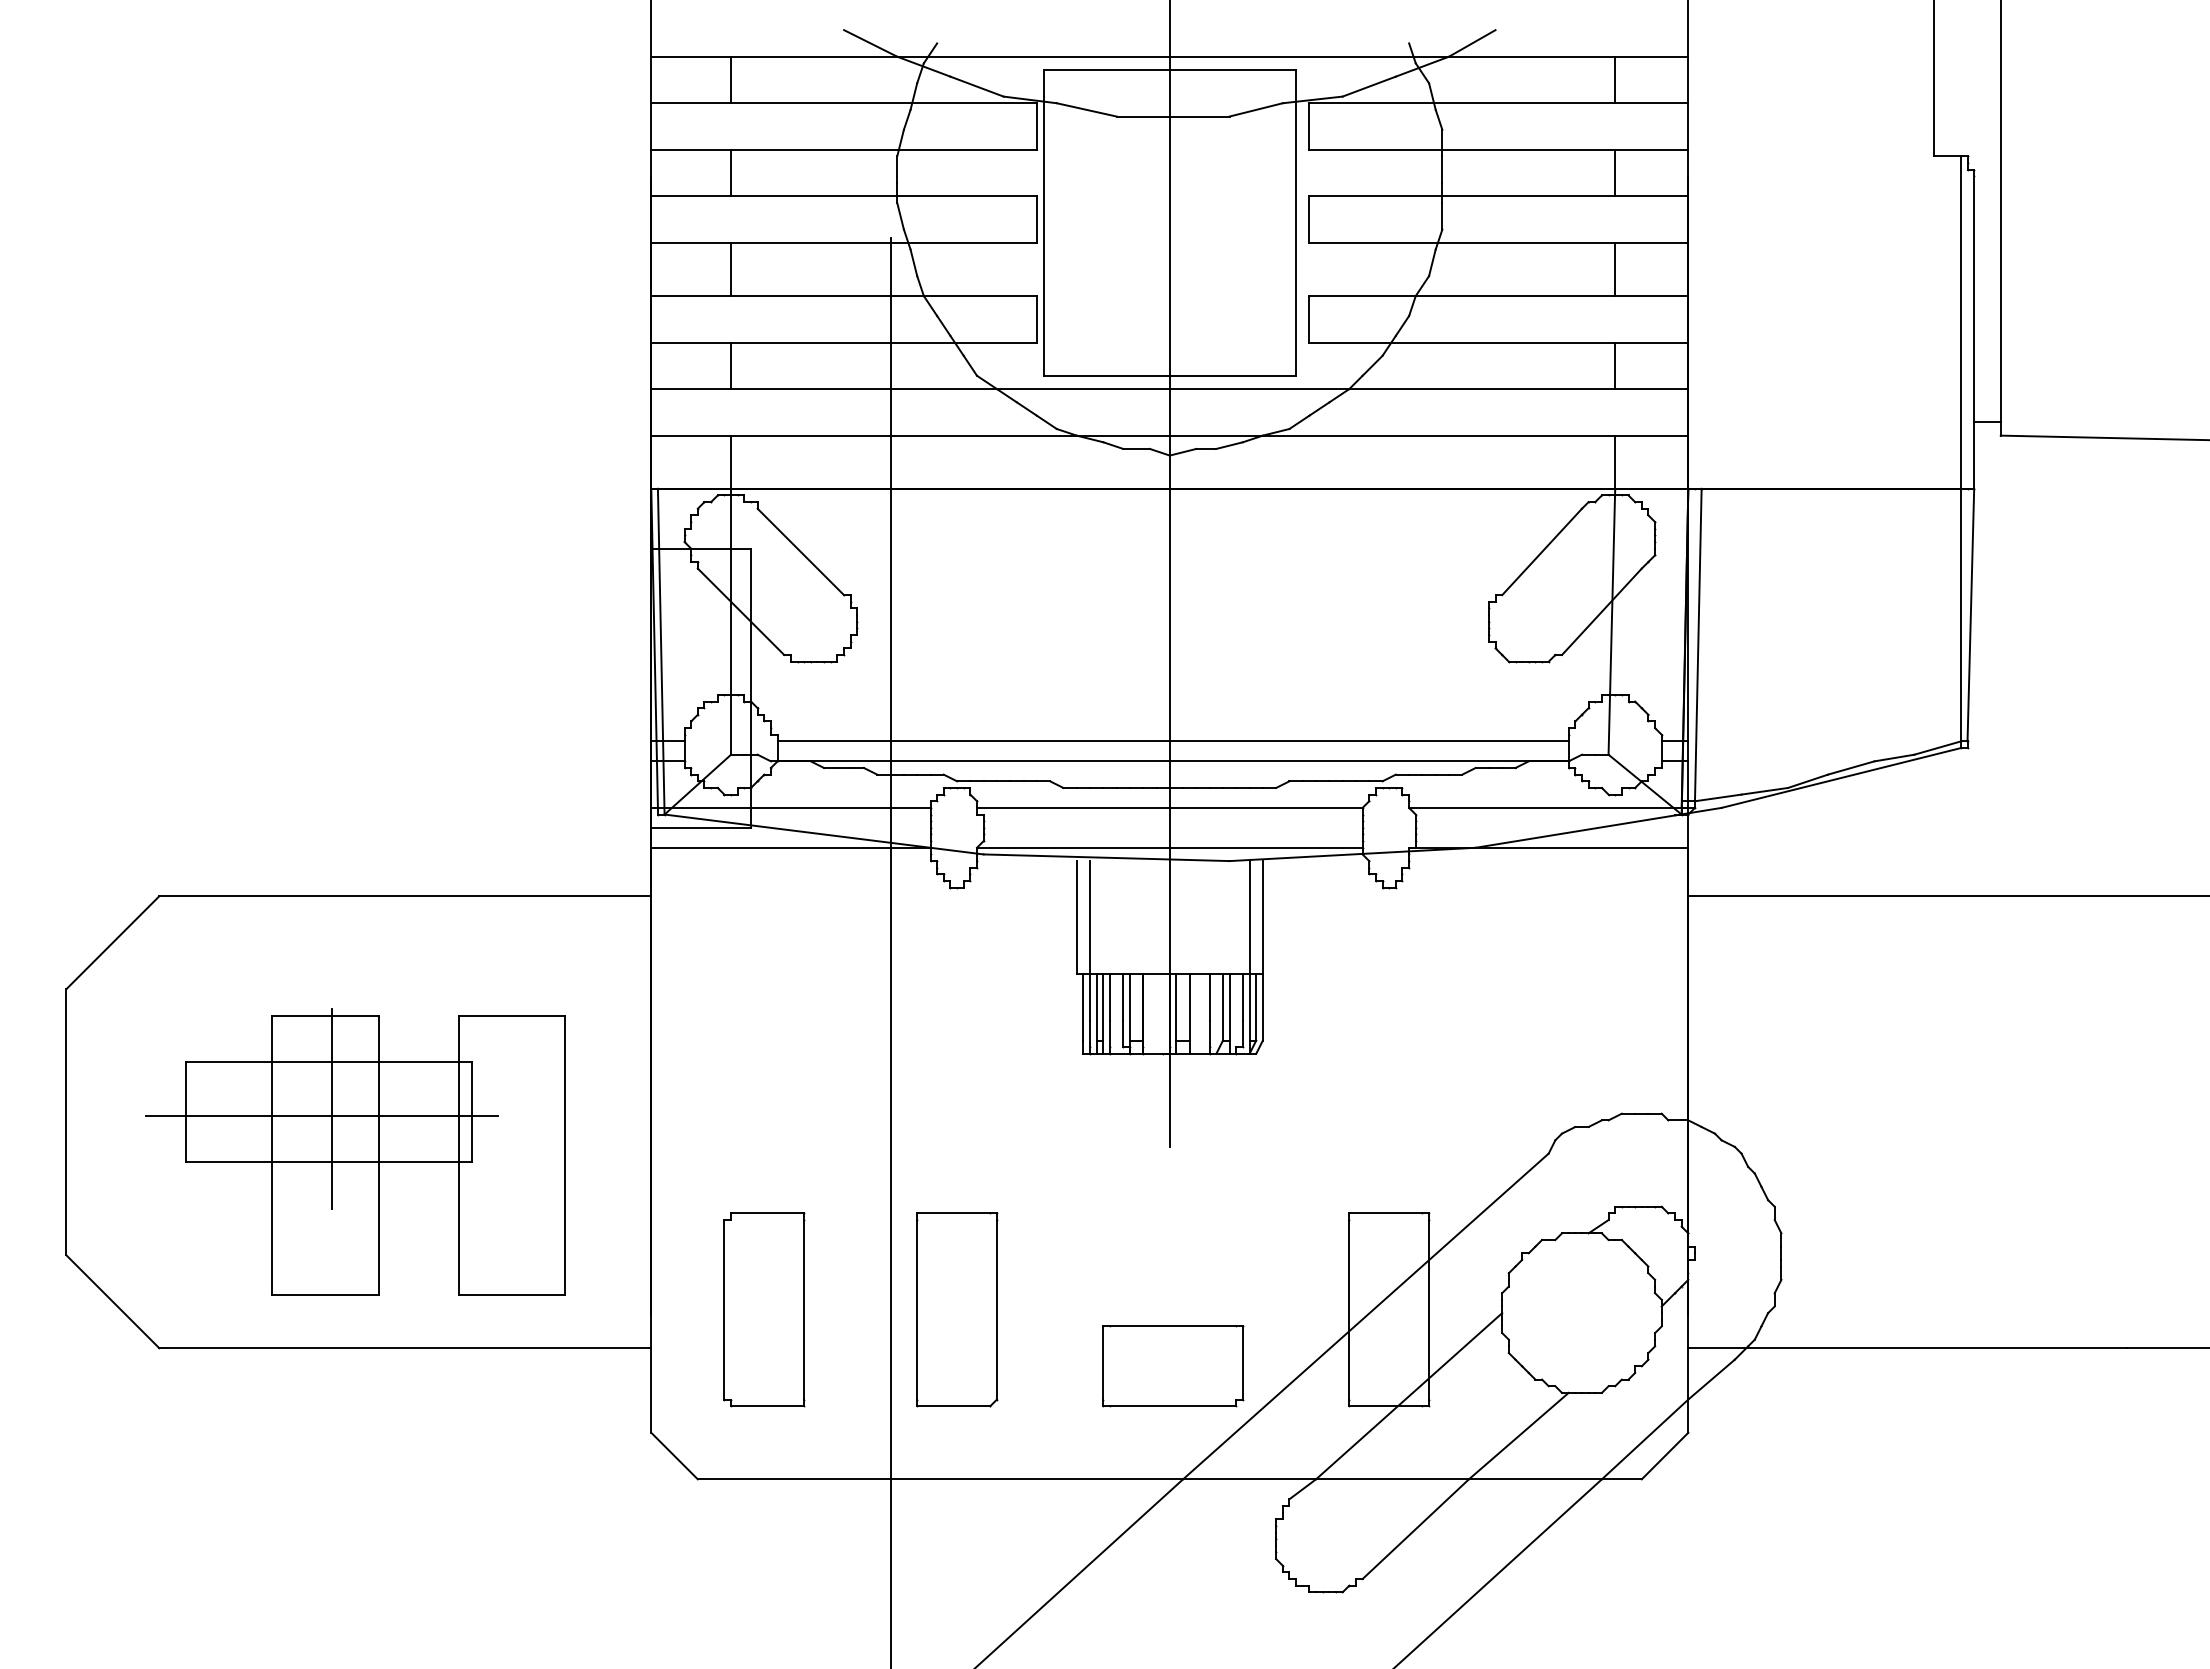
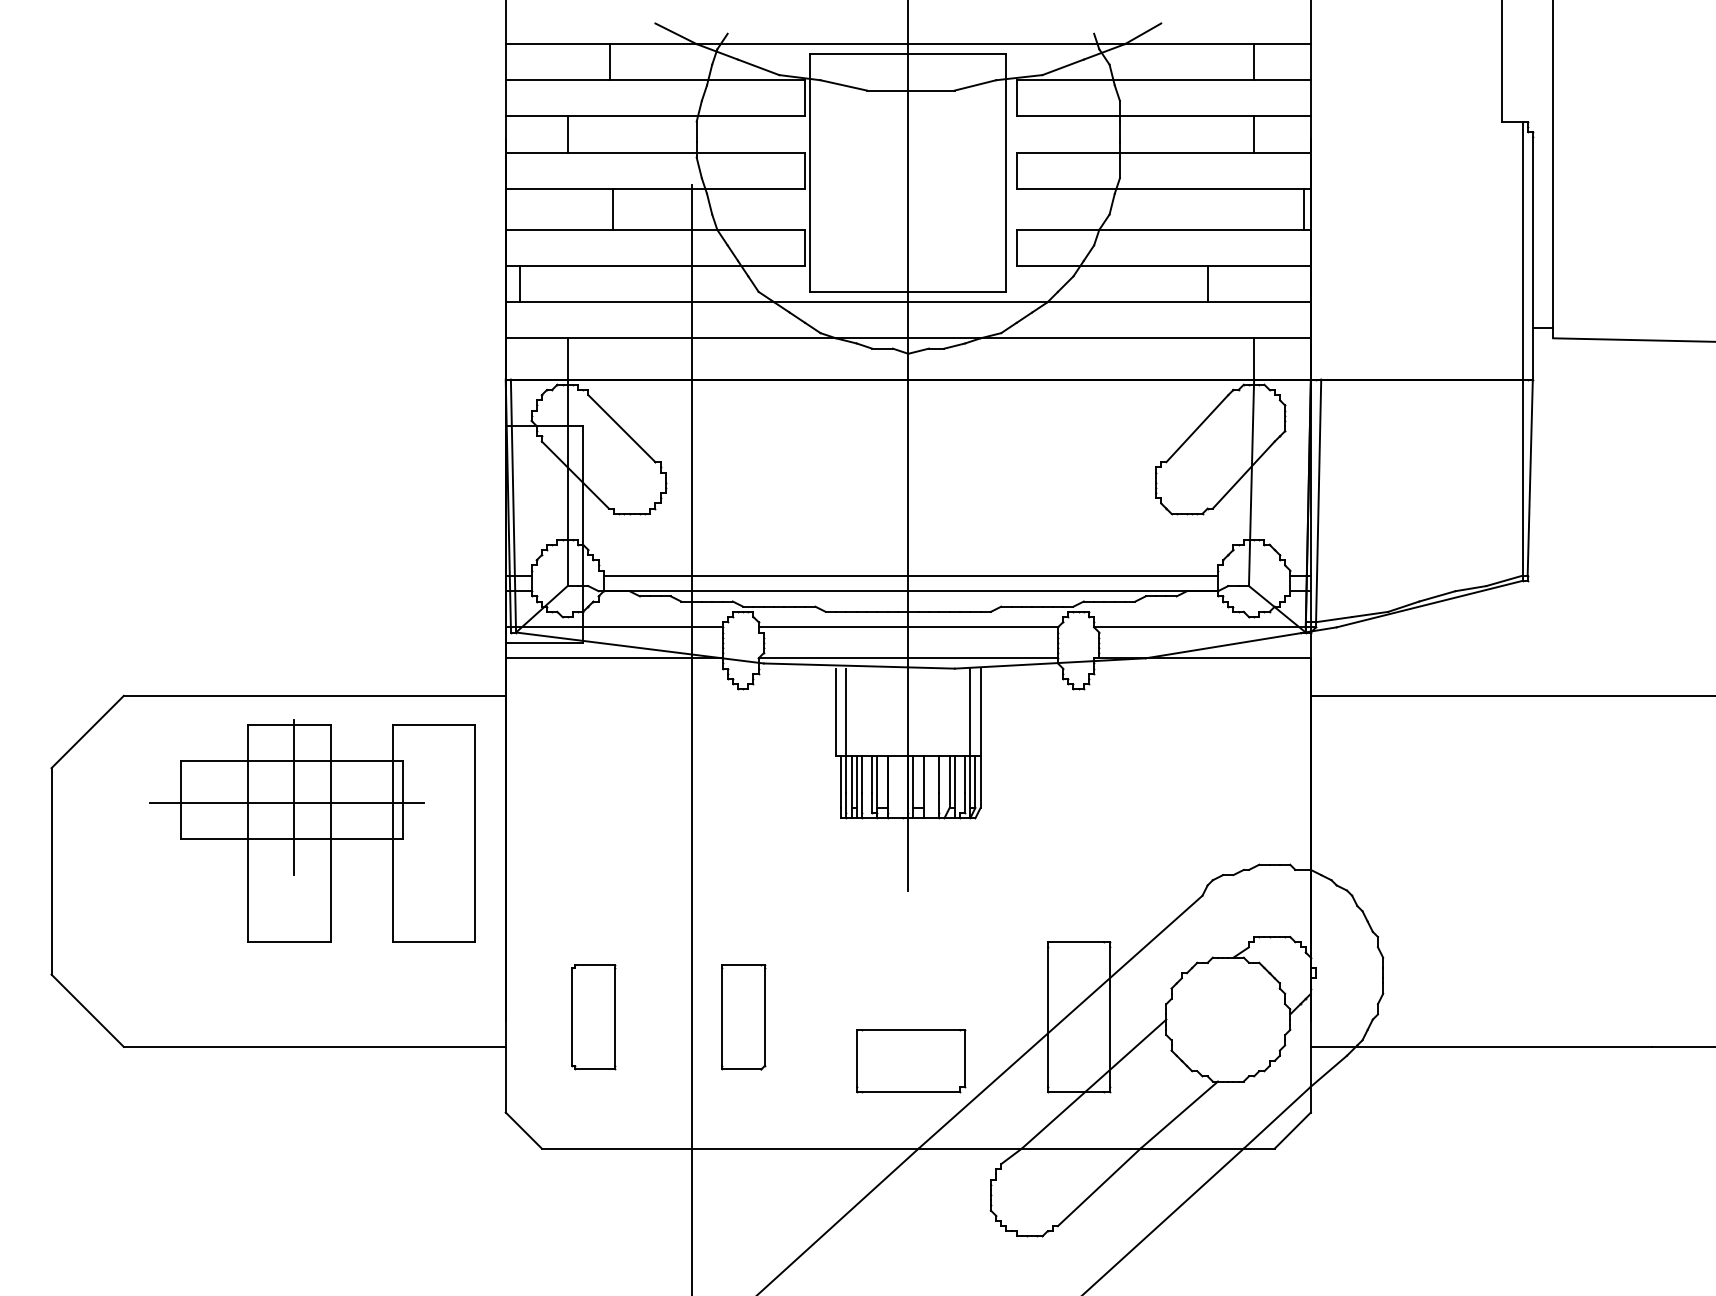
line: (731, 79) -> (610, 61), moved
line: (731, 269) -> (613, 209), moved
line: (1615, 269) -> (1304, 209), moved
line: (731, 365) -> (520, 283), moved
line: (1615, 365) -> (1207, 283), moved
part: (355, 1151) -> (312, 830), moved
part: (764, 1309) -> (593, 1016), size x0.7
part: (957, 1309) -> (743, 1016), size x0.7

